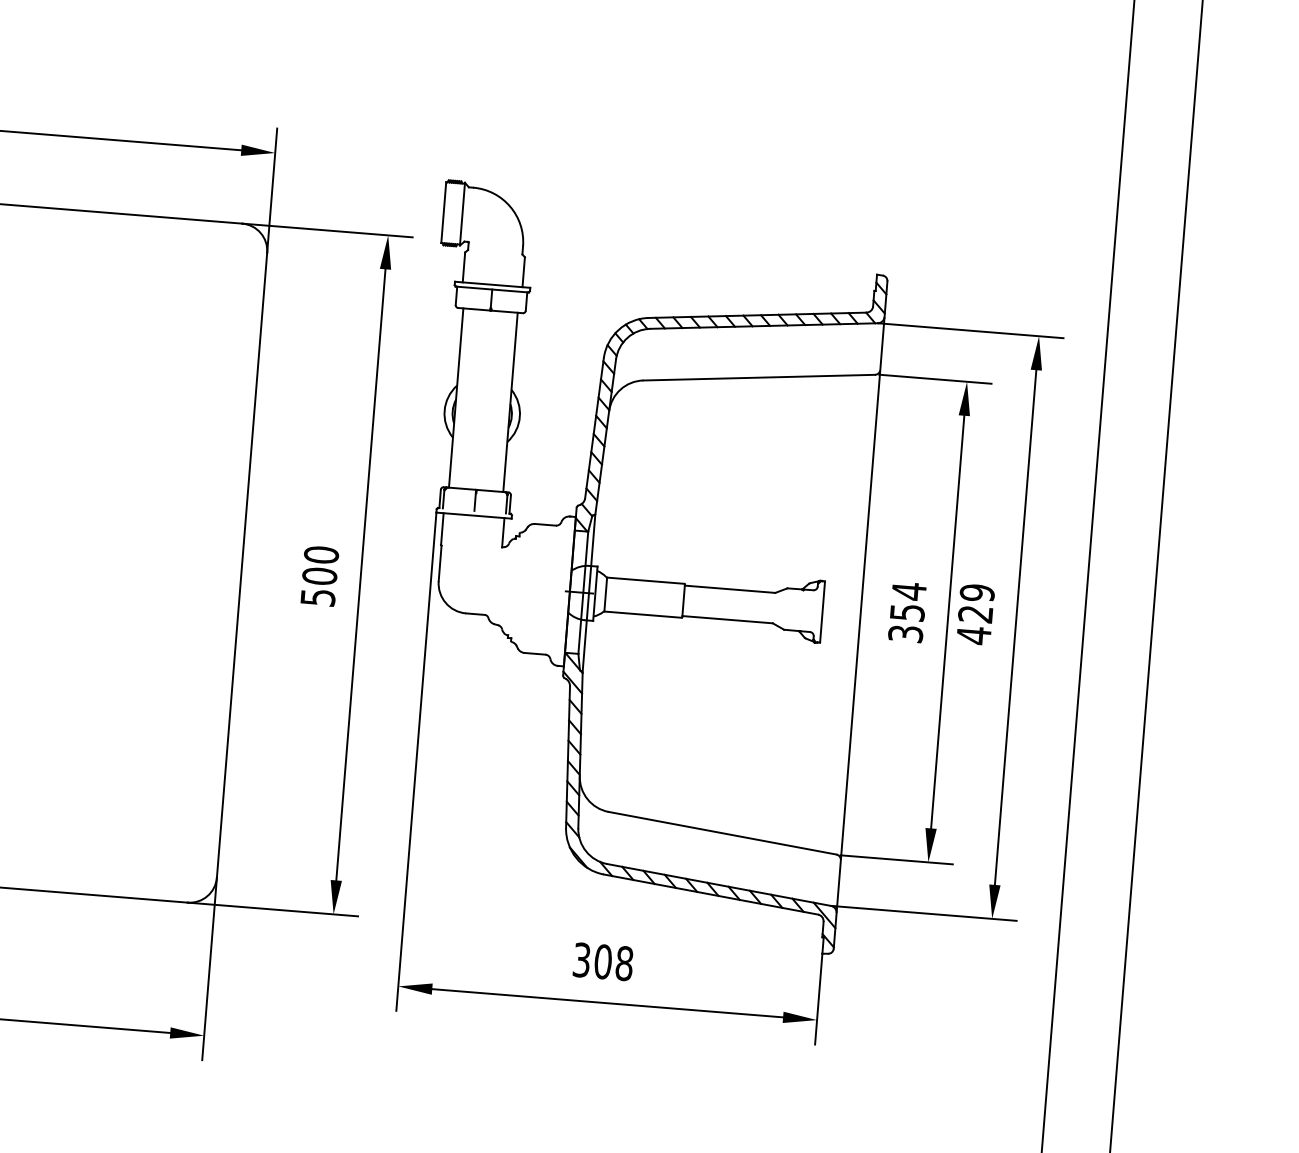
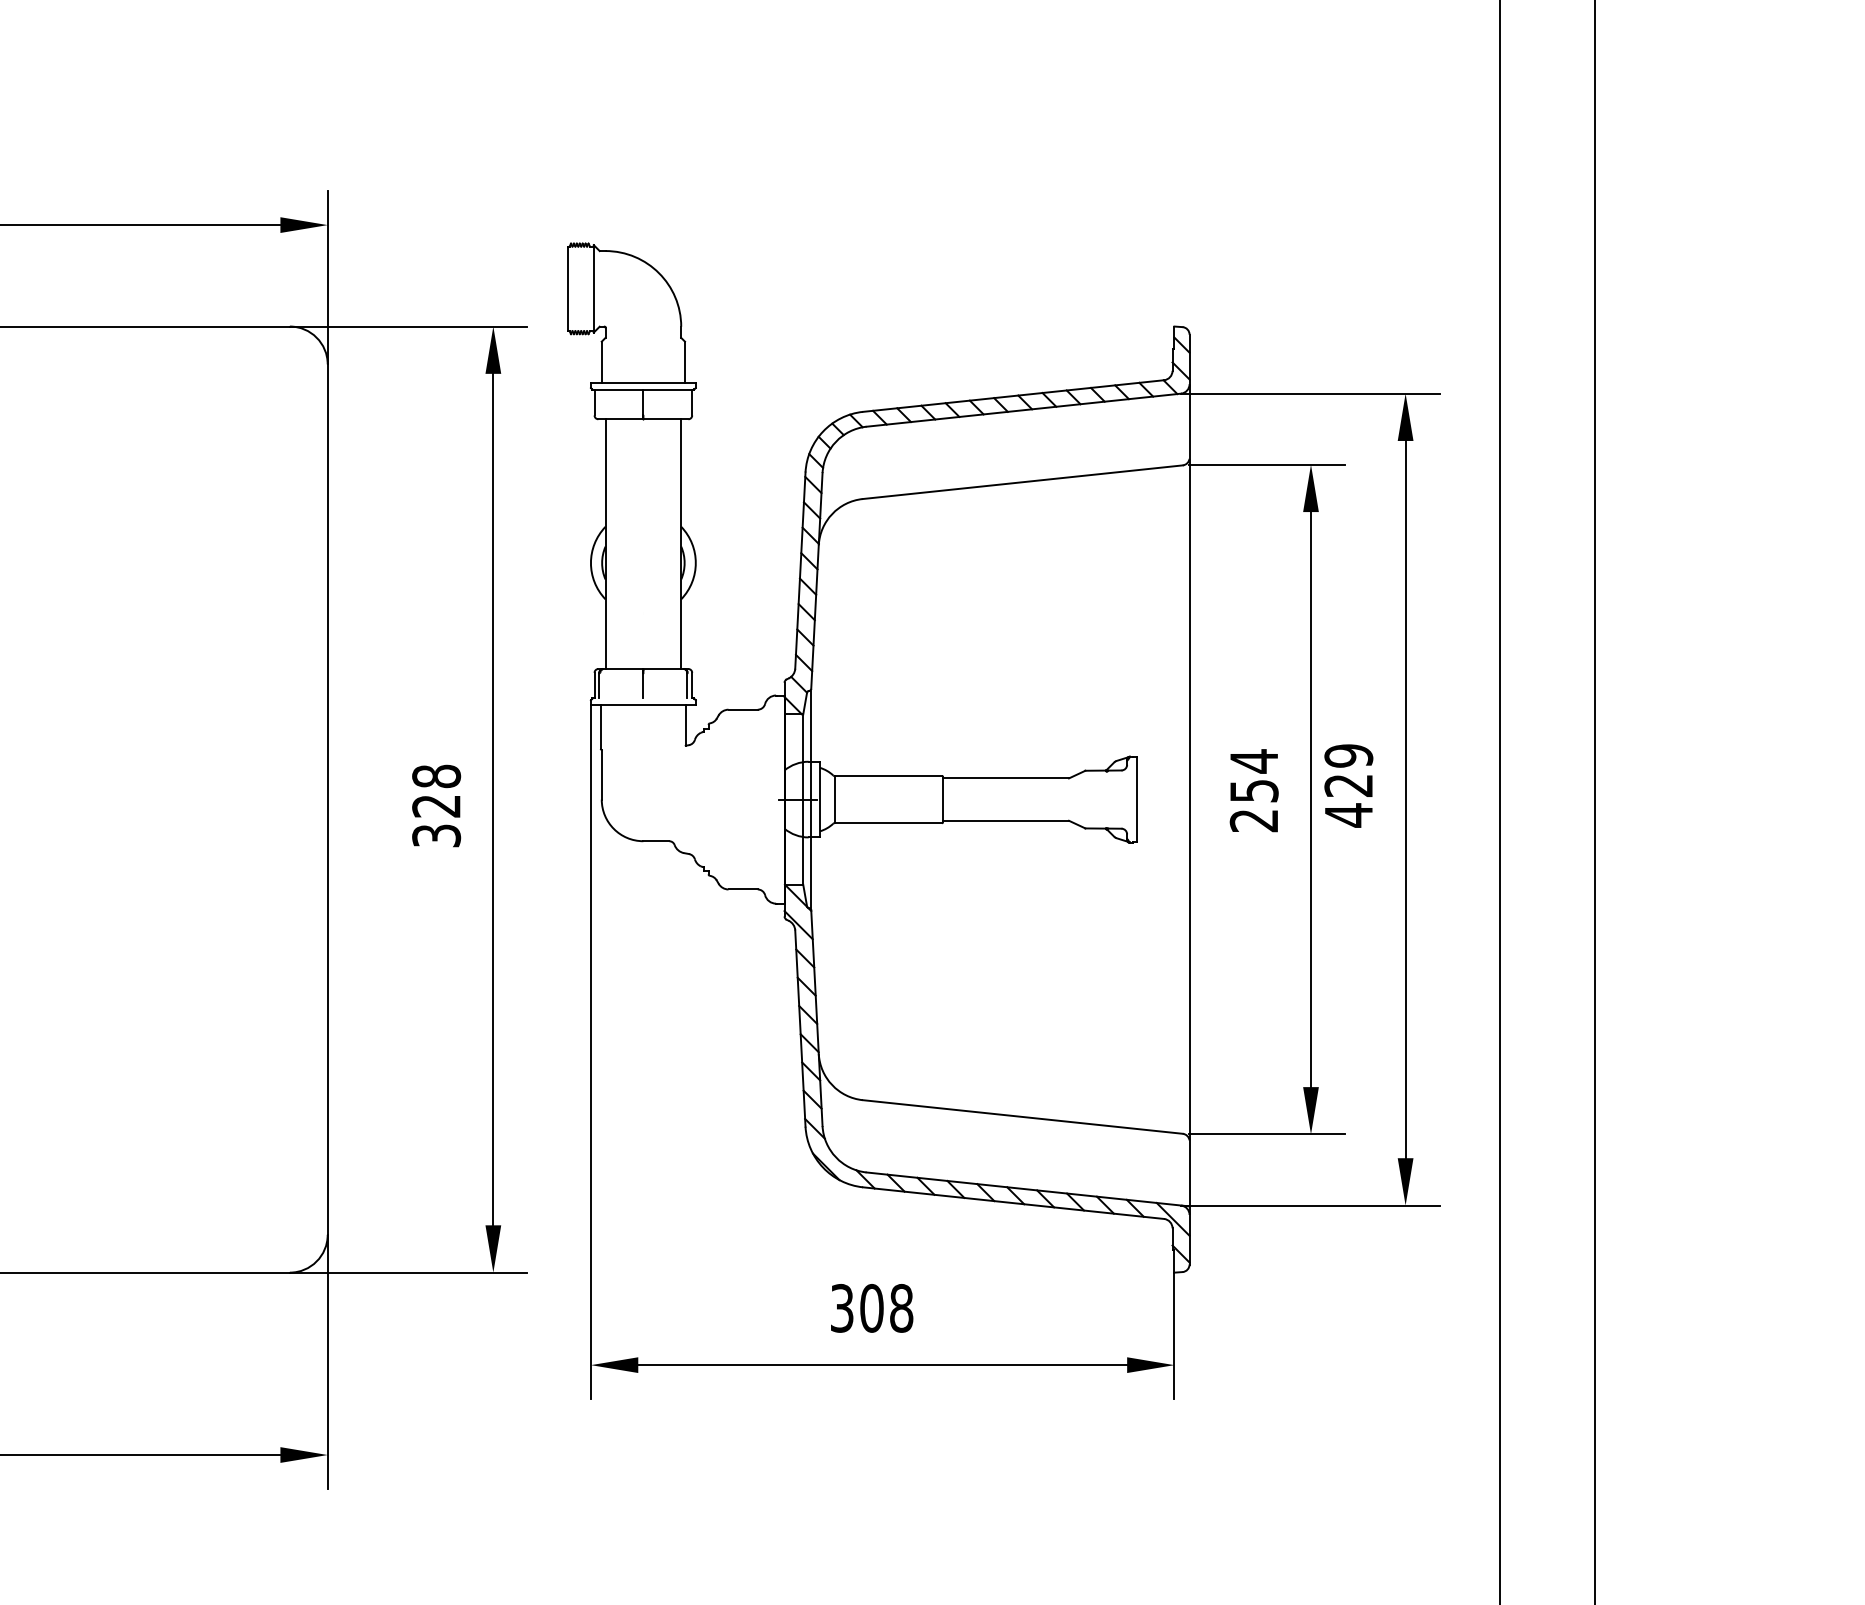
text: (319, 575) -> (436, 805), 500 -> 328
text: (905, 633) -> (1254, 820), 354 -> 254

